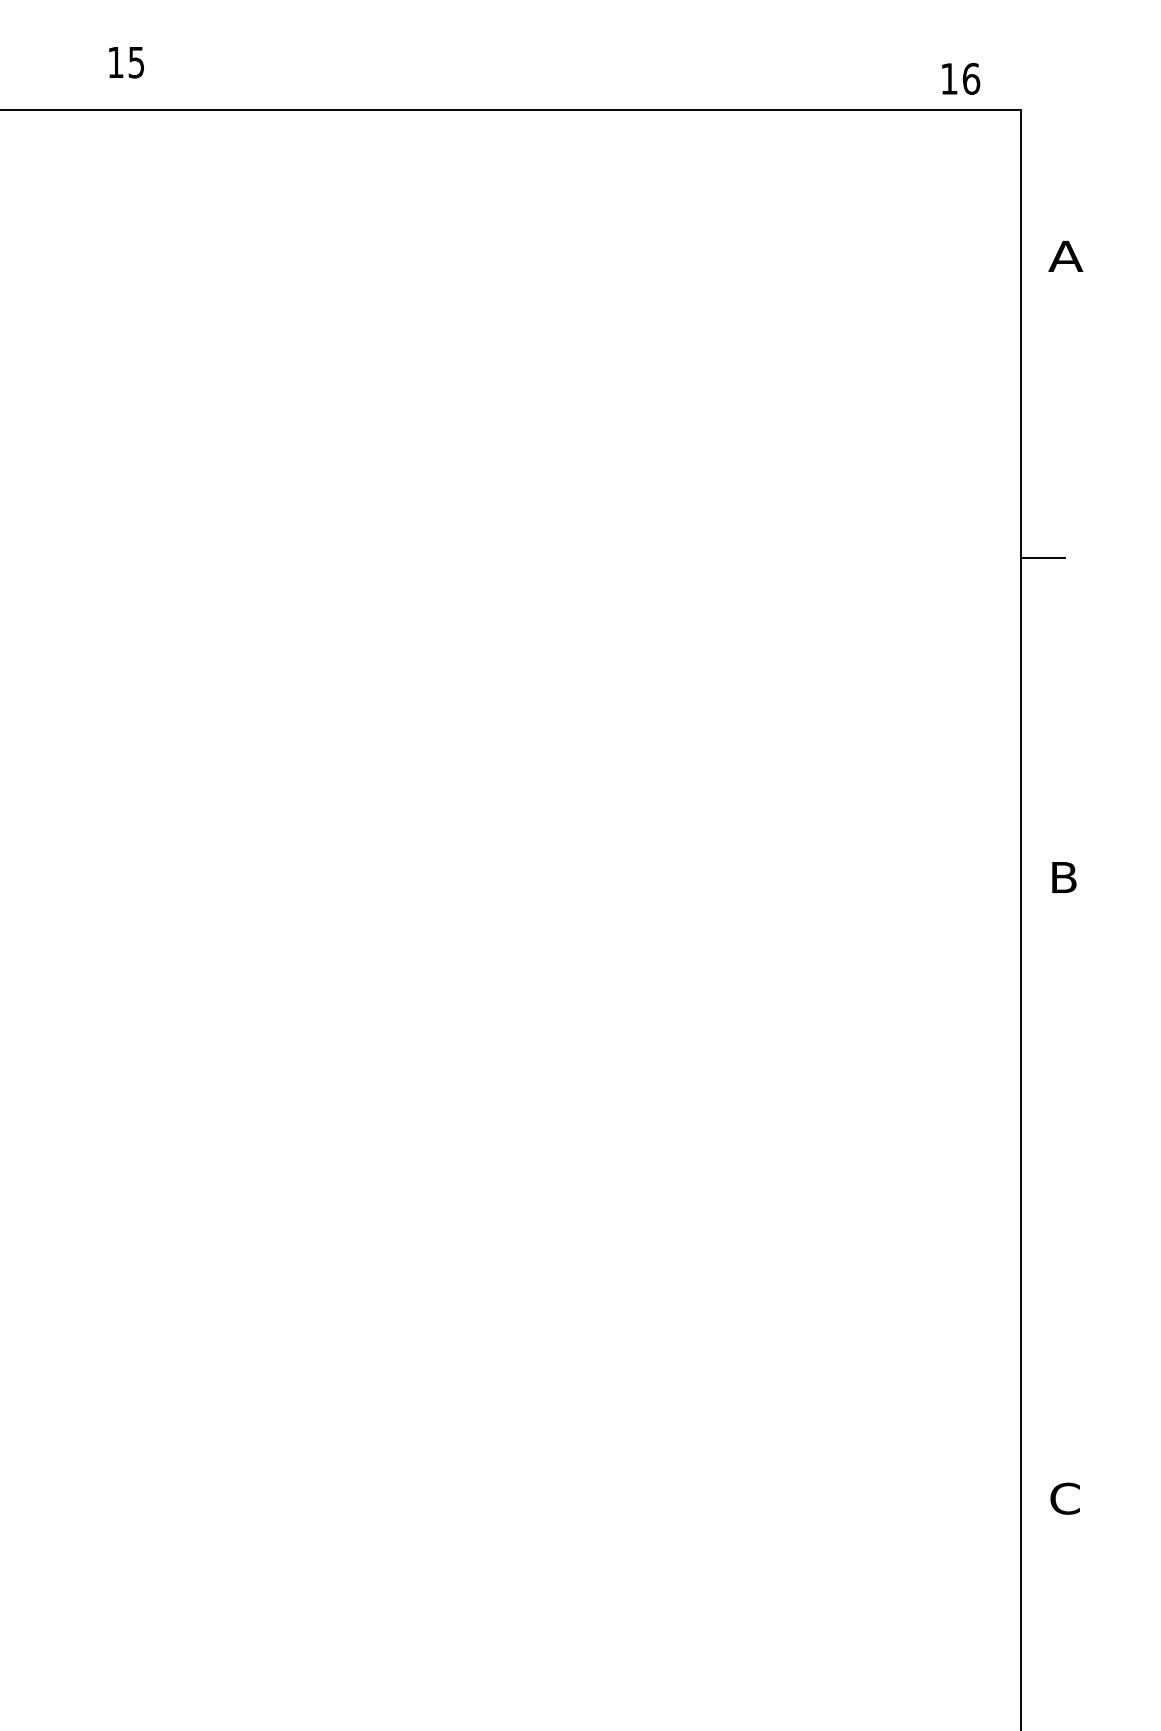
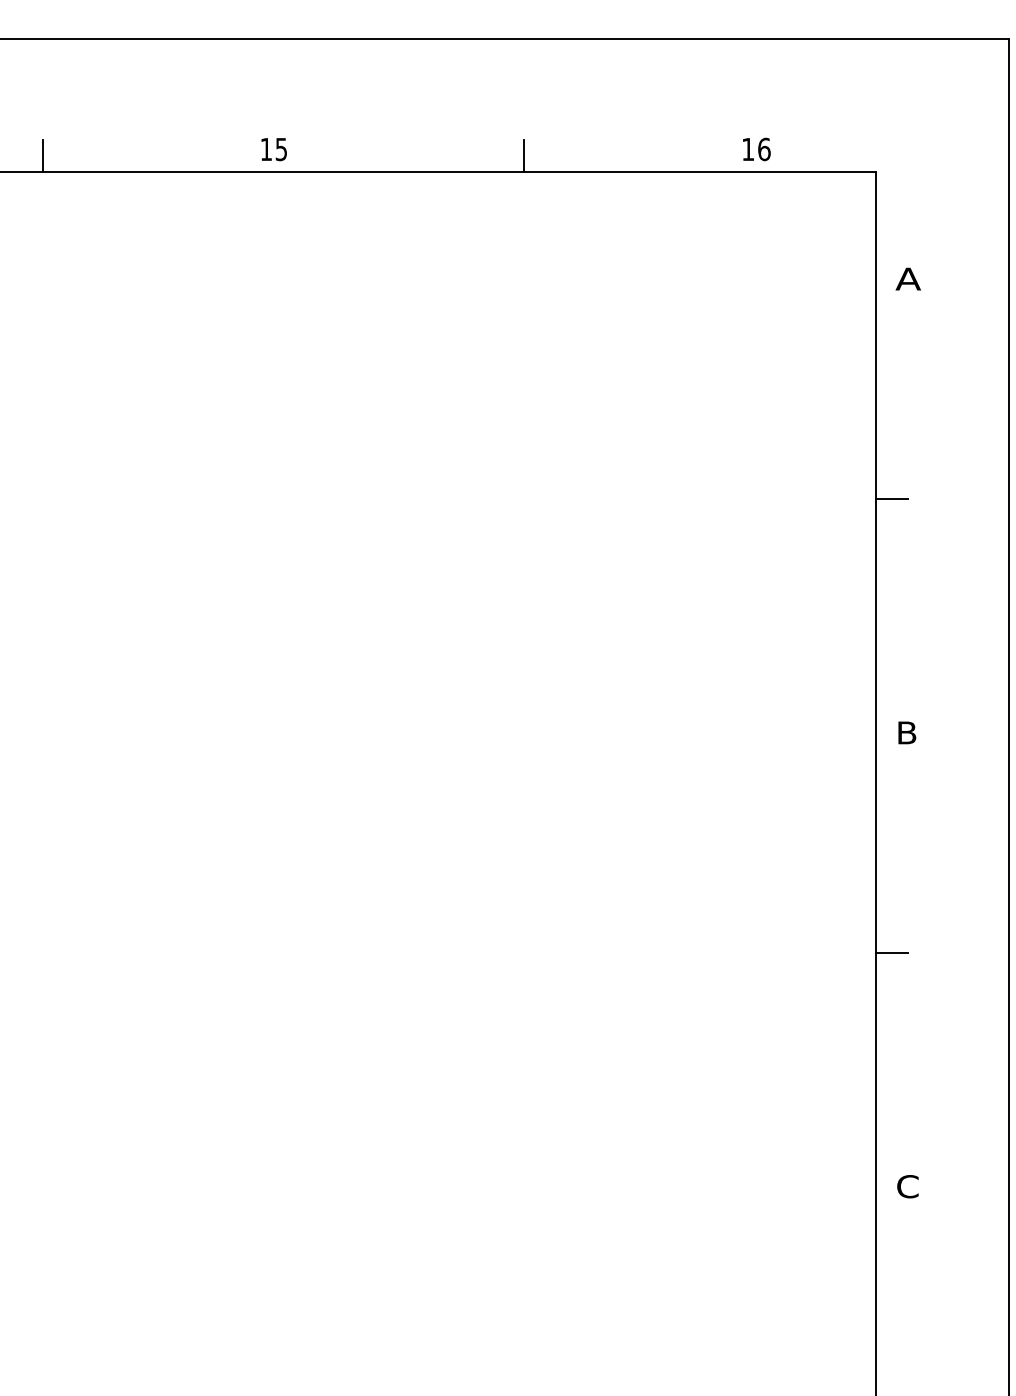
text: (125, 62) -> (273, 149), moved
text: (960, 78) -> (756, 149), moved
line: (539, 87) -> (523, 155), added
line: (1042, 1179) -> (891, 953), added

